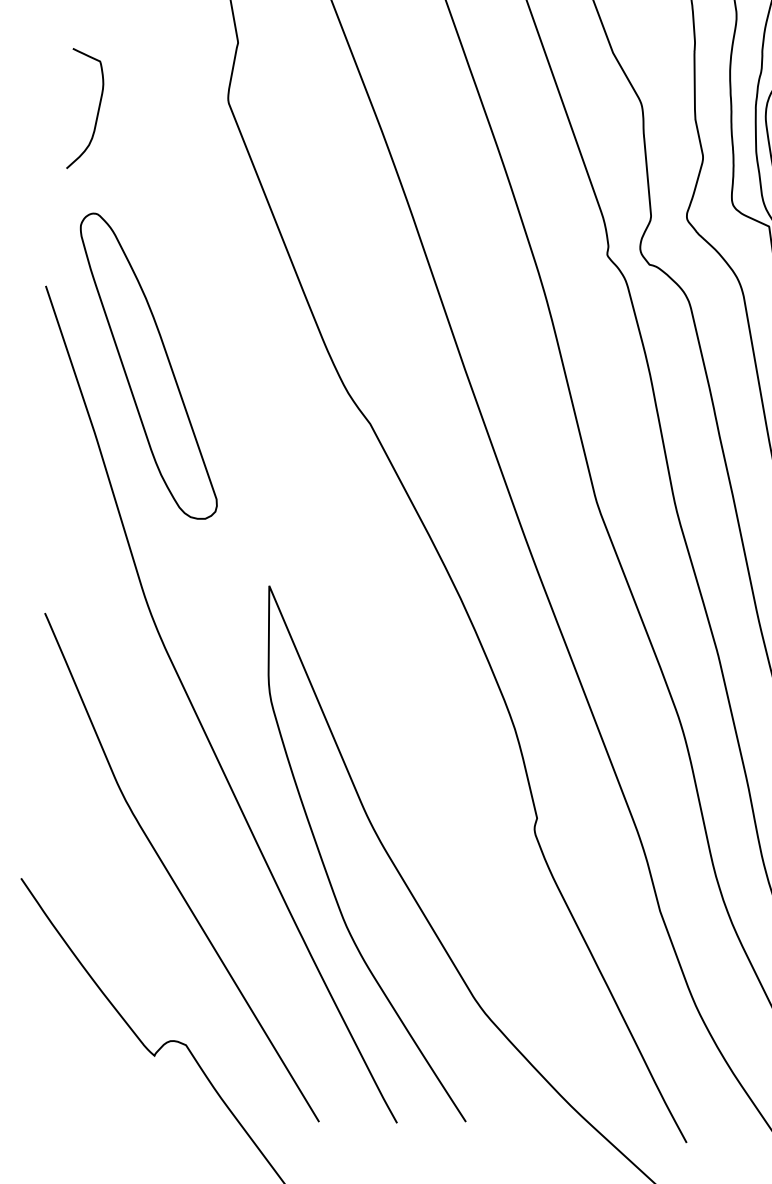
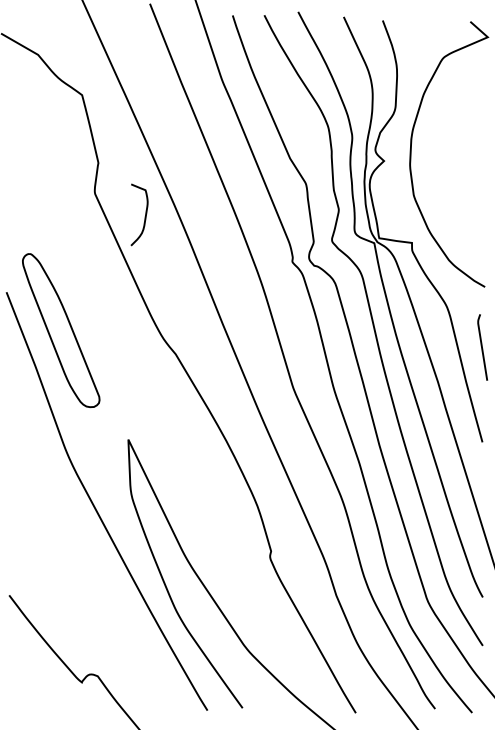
curve: (95, 112) -> (144, 216), moved
curve: (170, 872) -> (85, 588), removed

